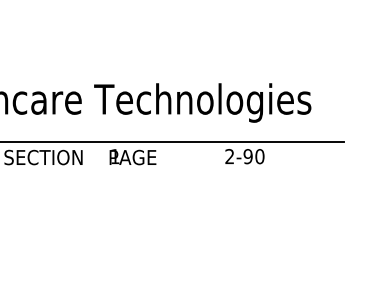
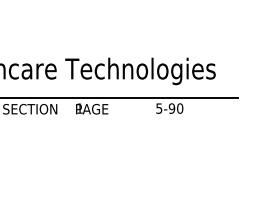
text: (230, 156) -> (159, 108), 2-90 -> 5-90

